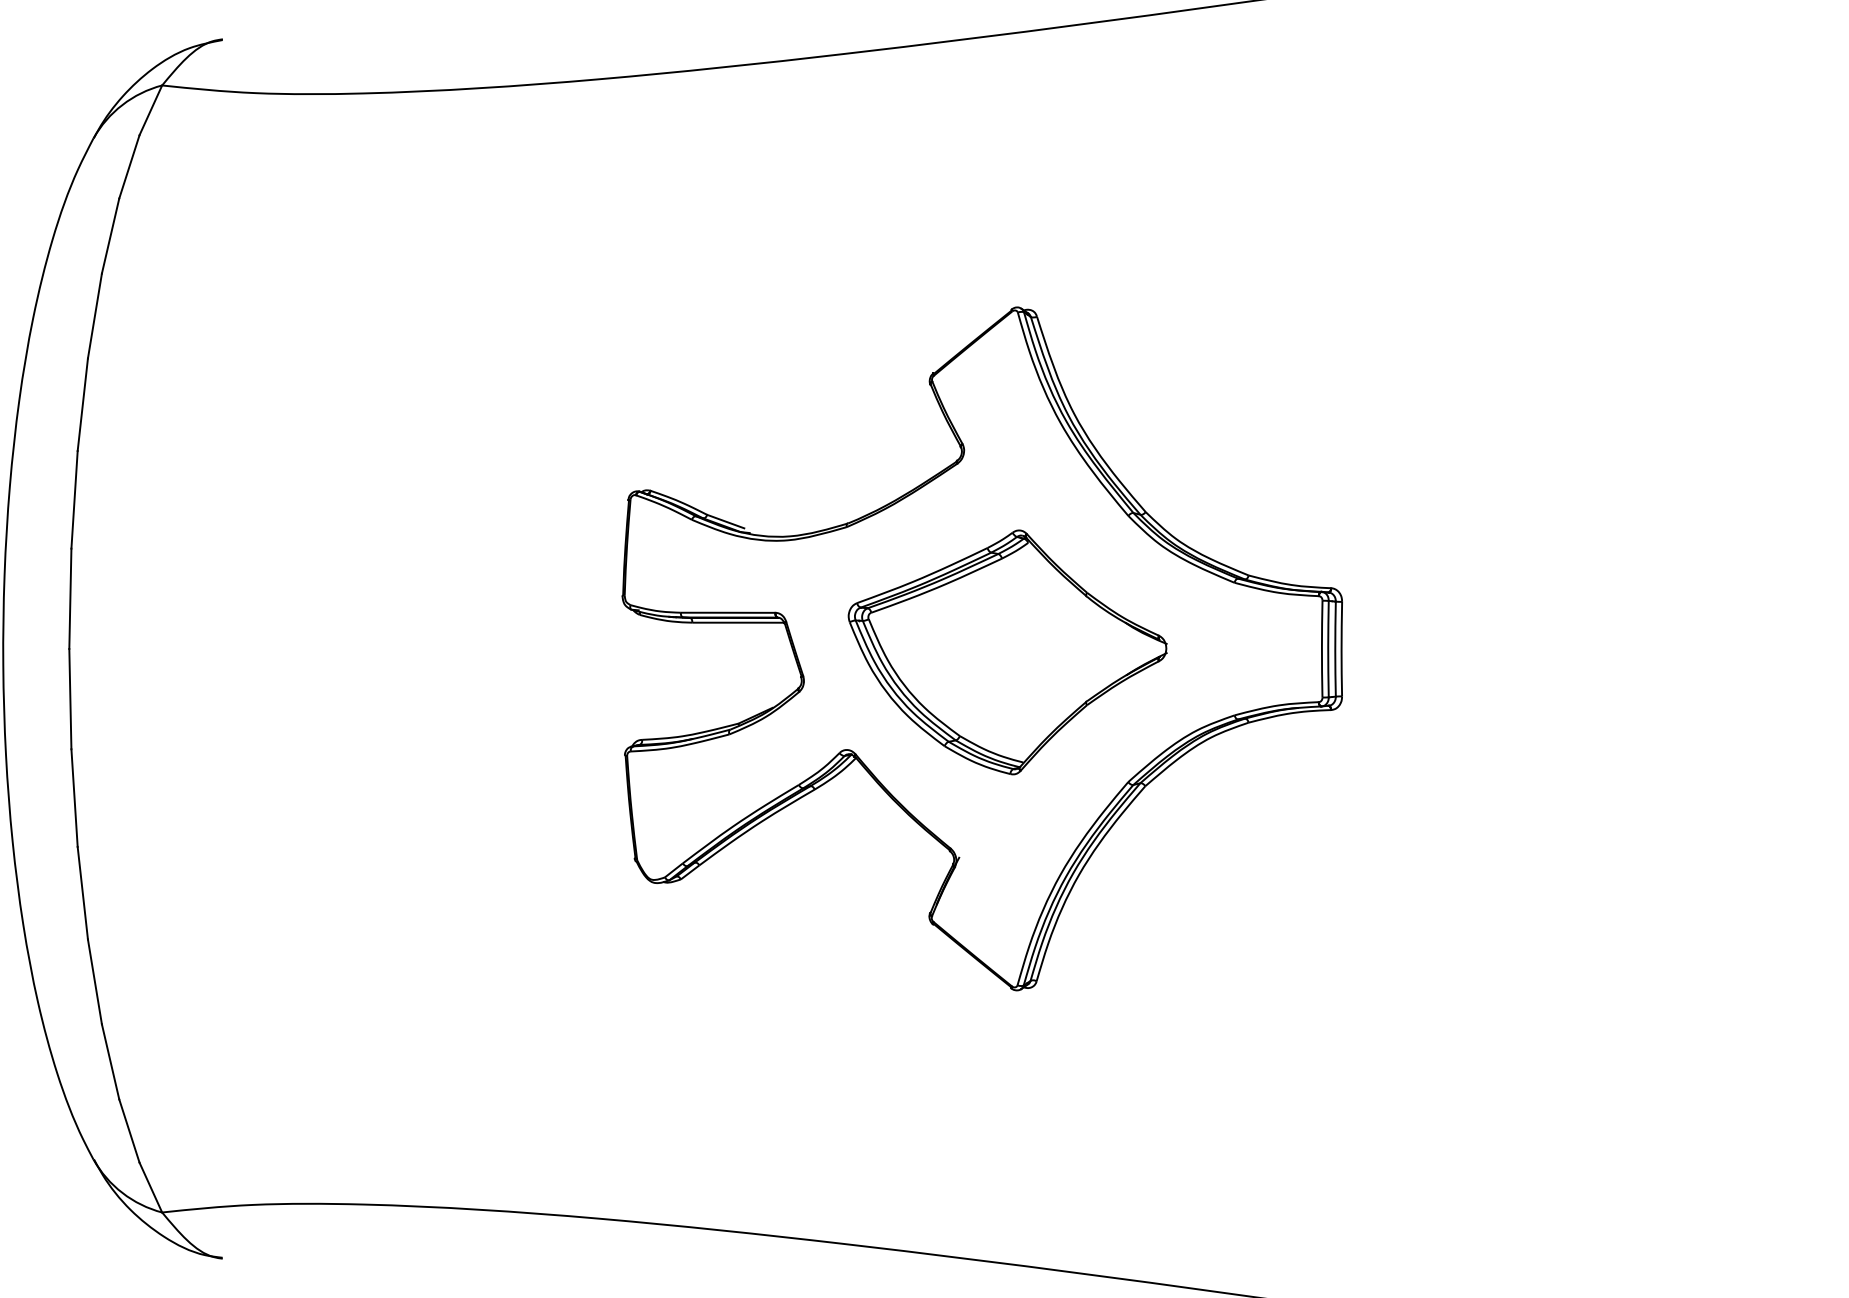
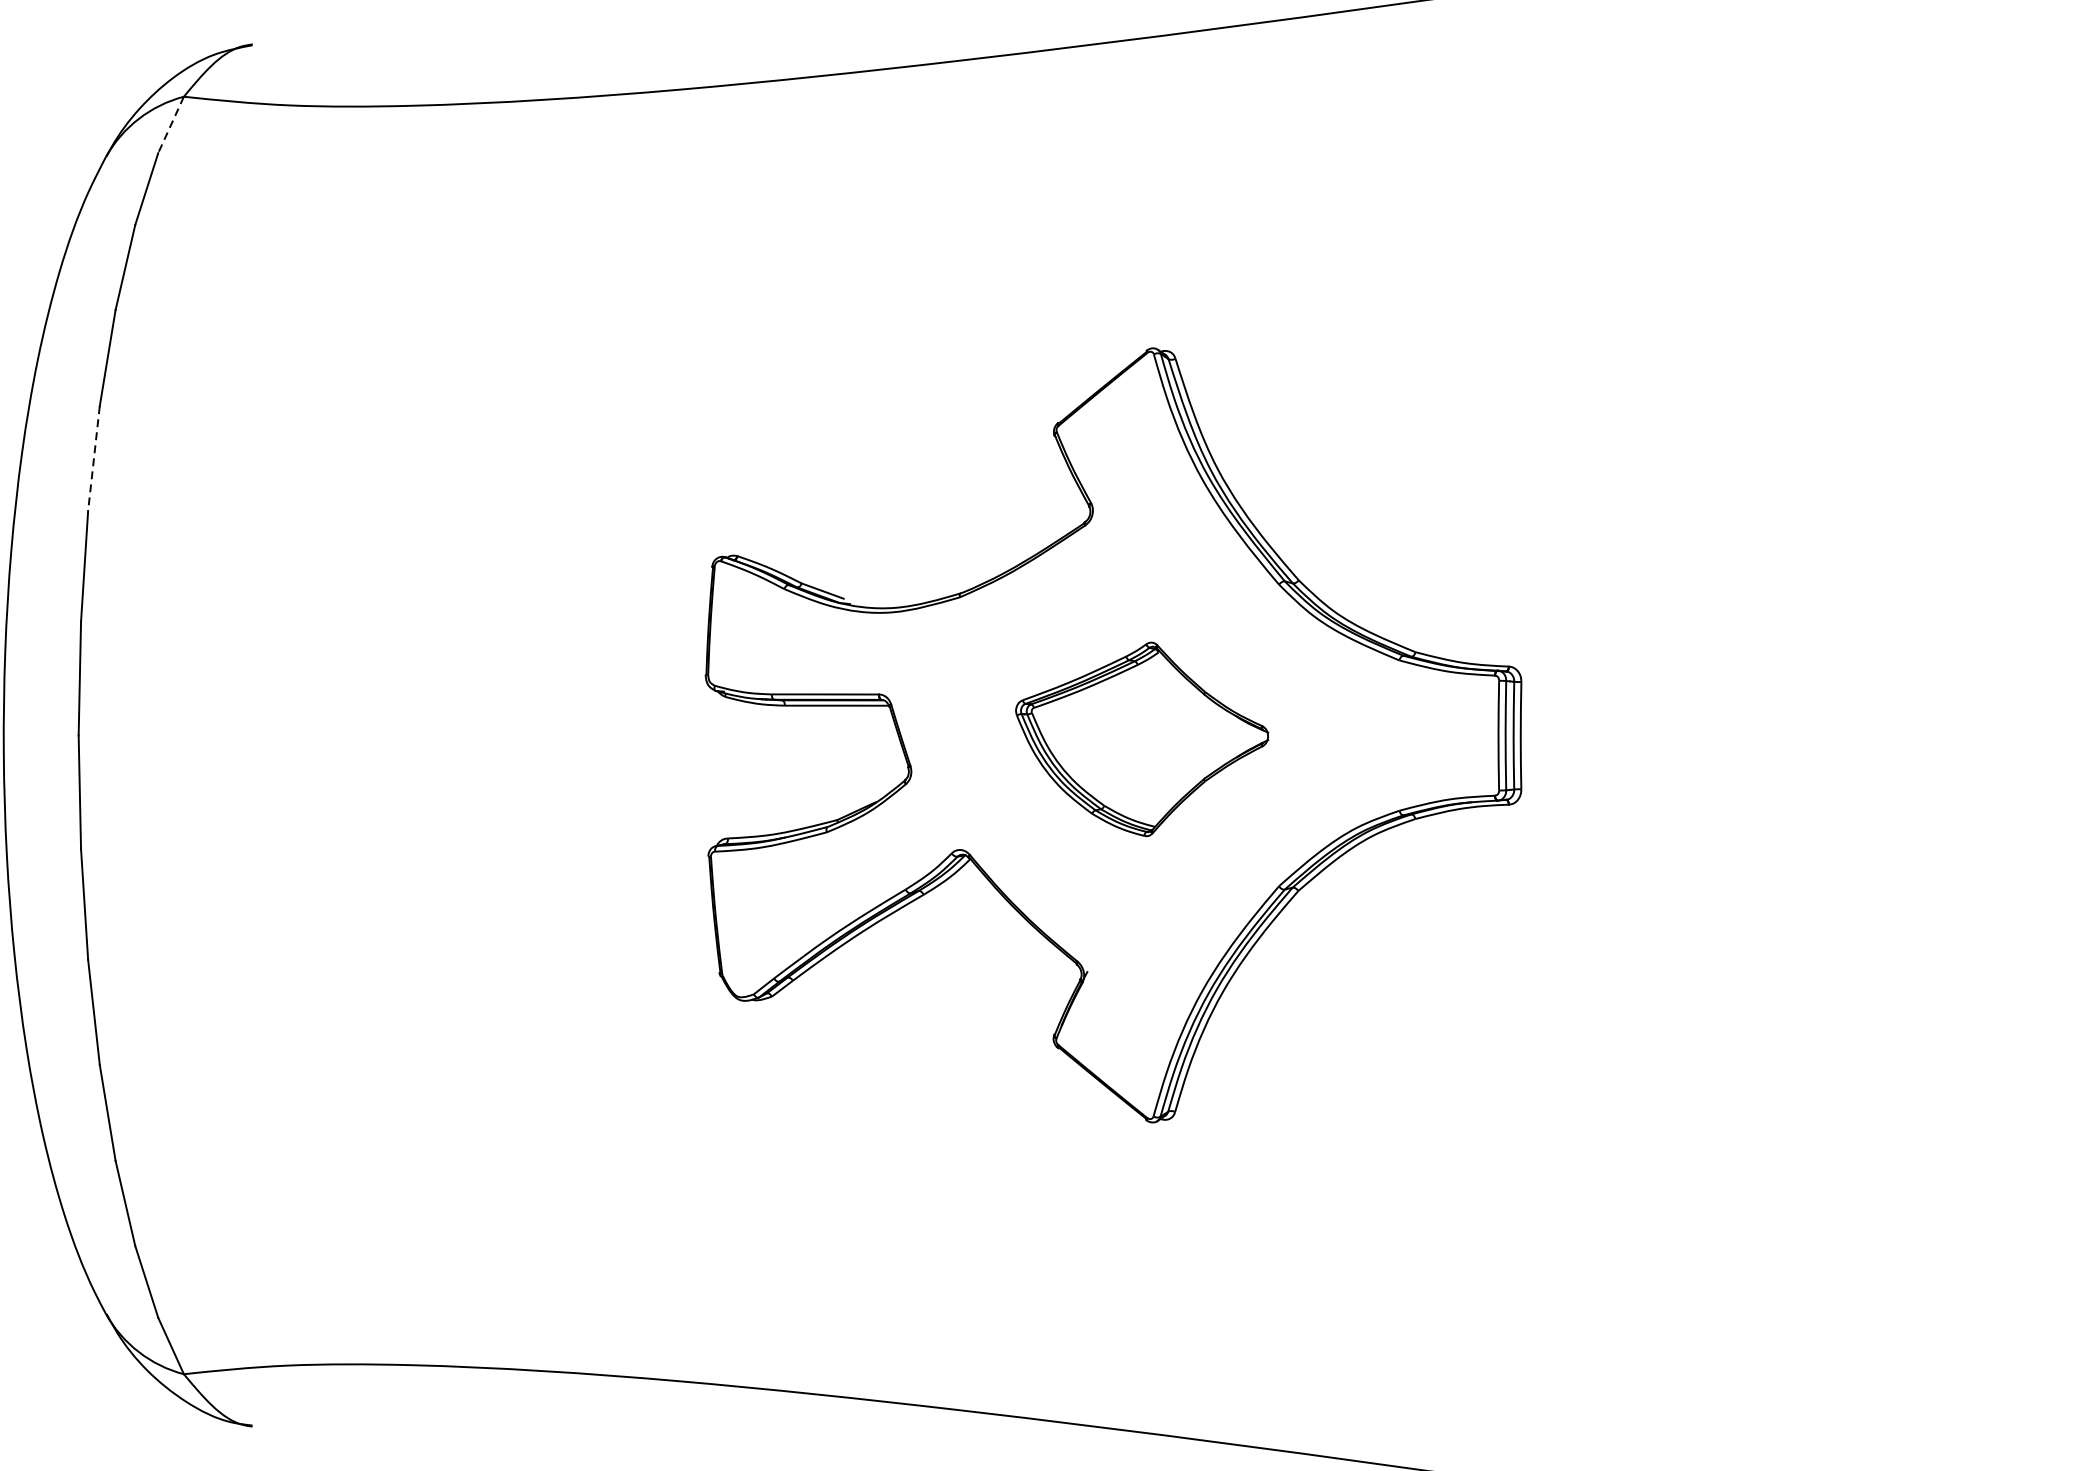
line: (150, 110) -> (170, 125), solid -> dashed
line: (82, 404) -> (93, 458), solid -> dashed
part: (1007, 652) -> (1142, 739), size x0.7

